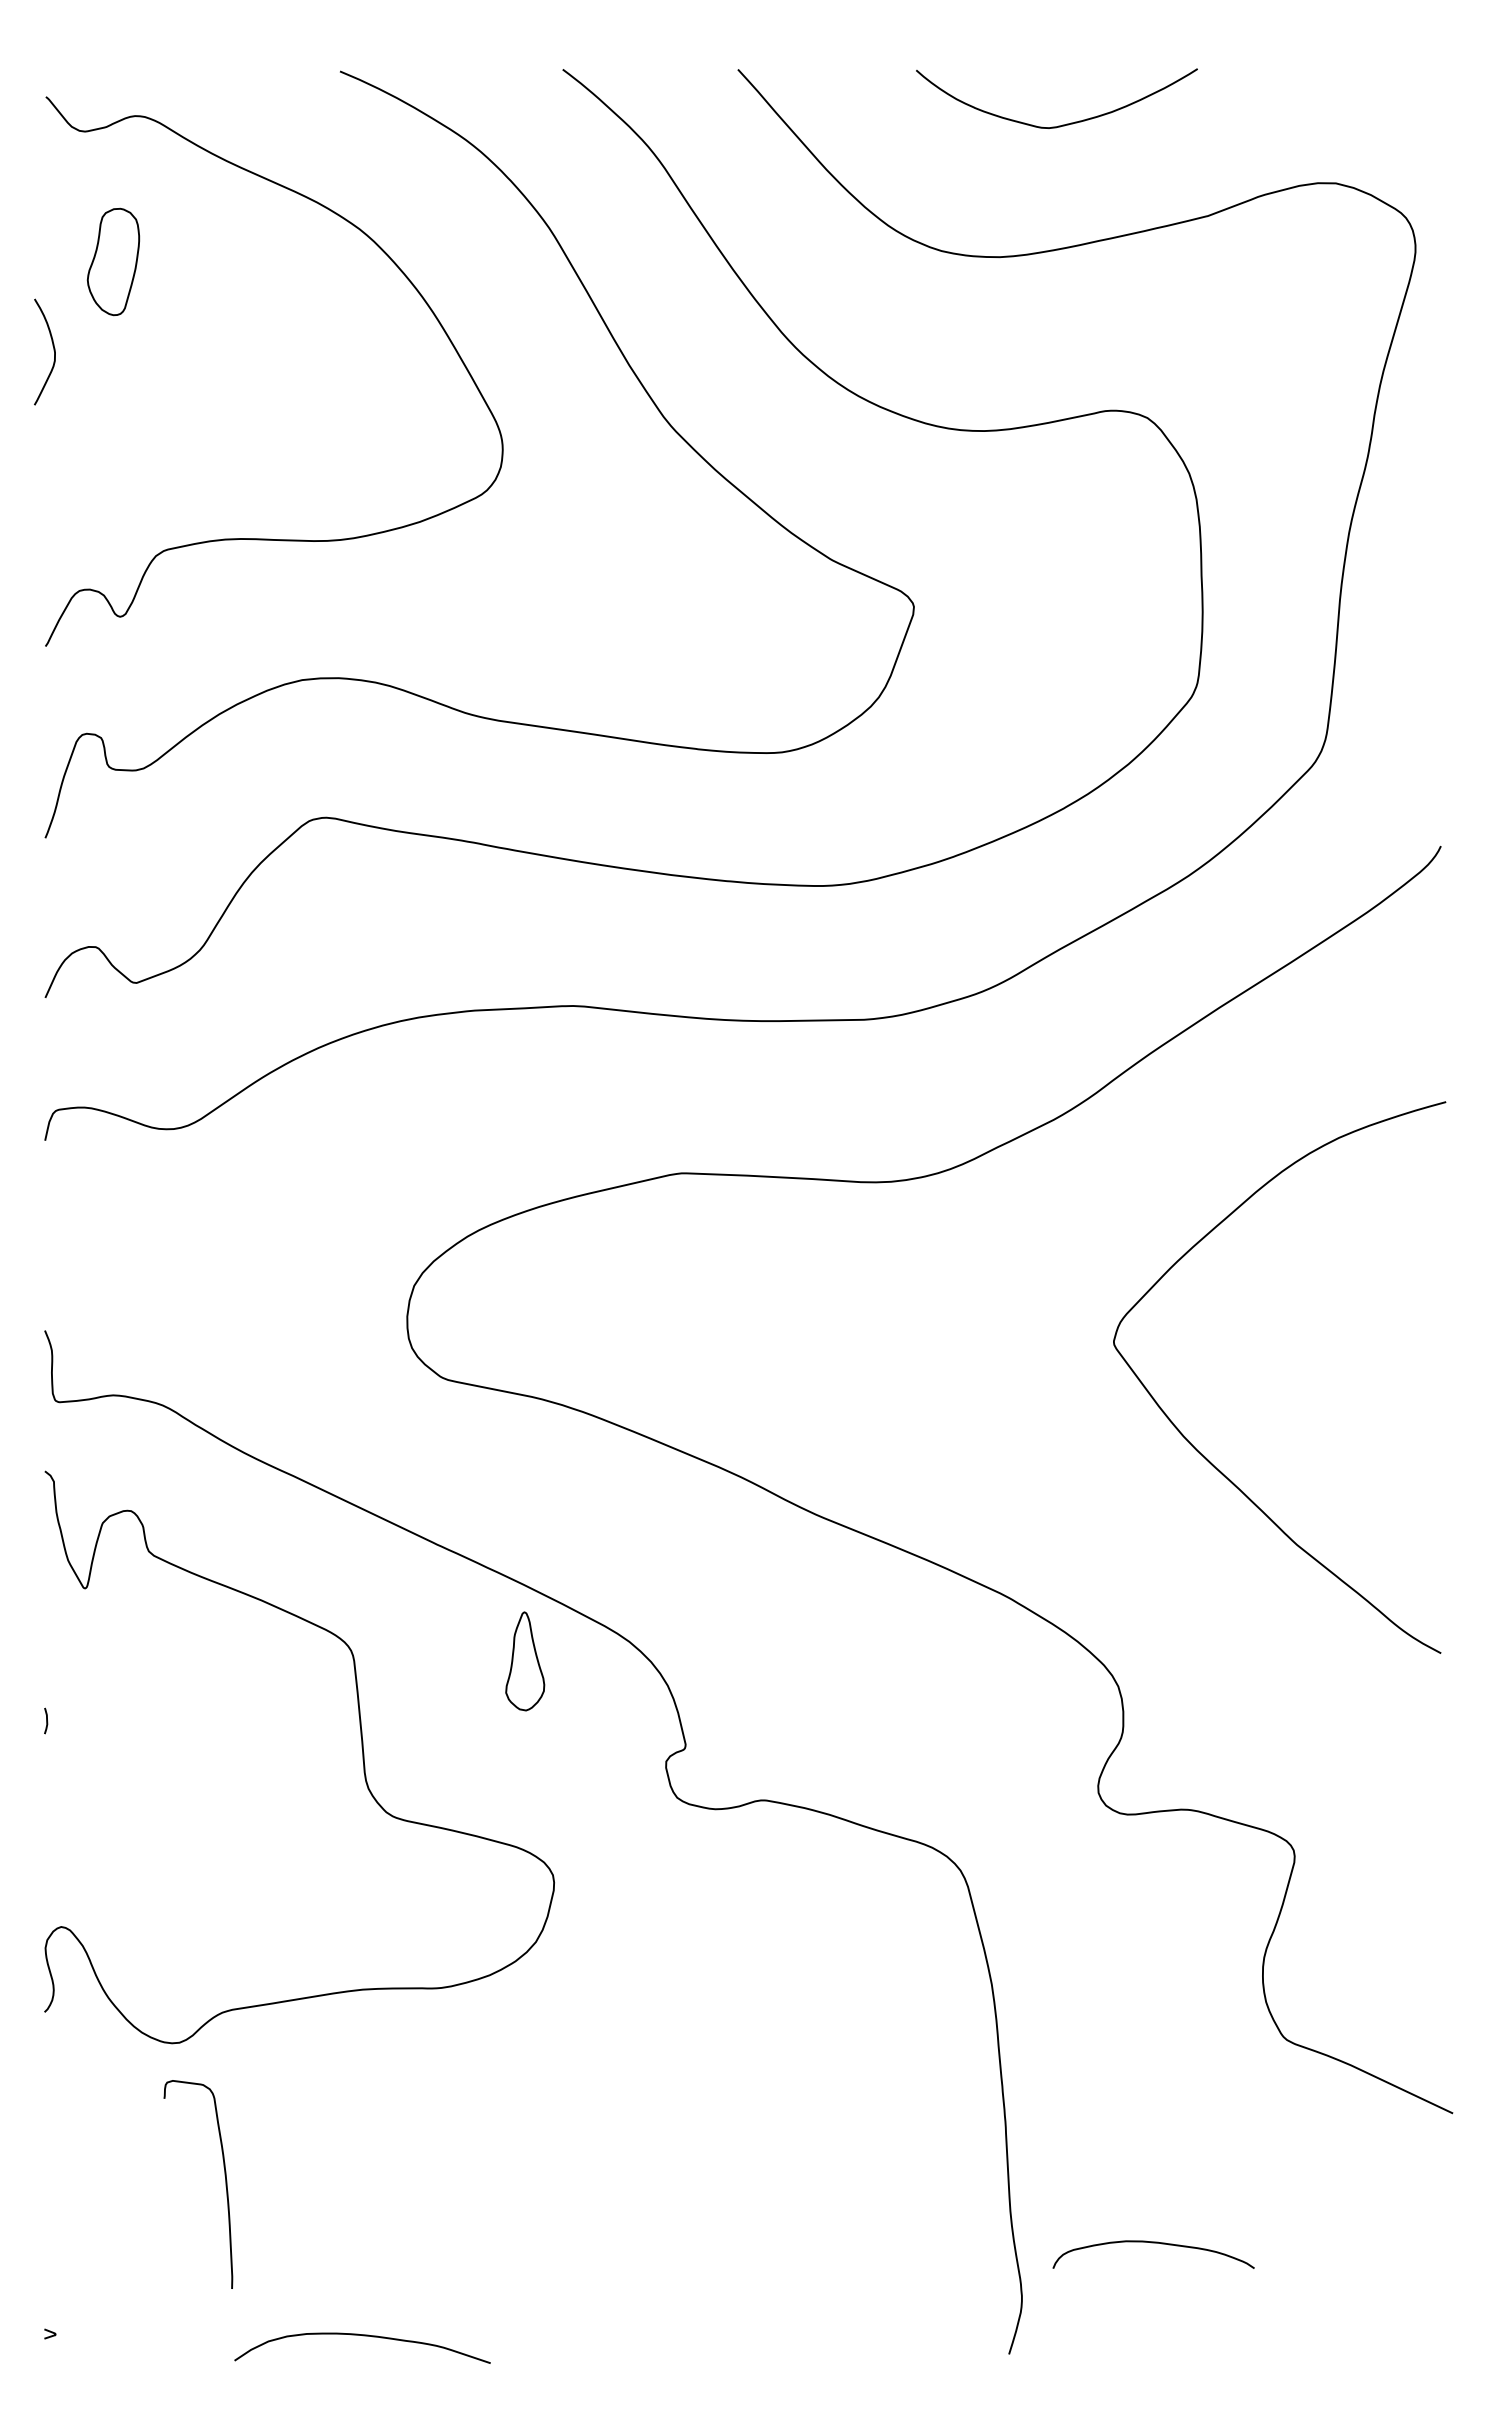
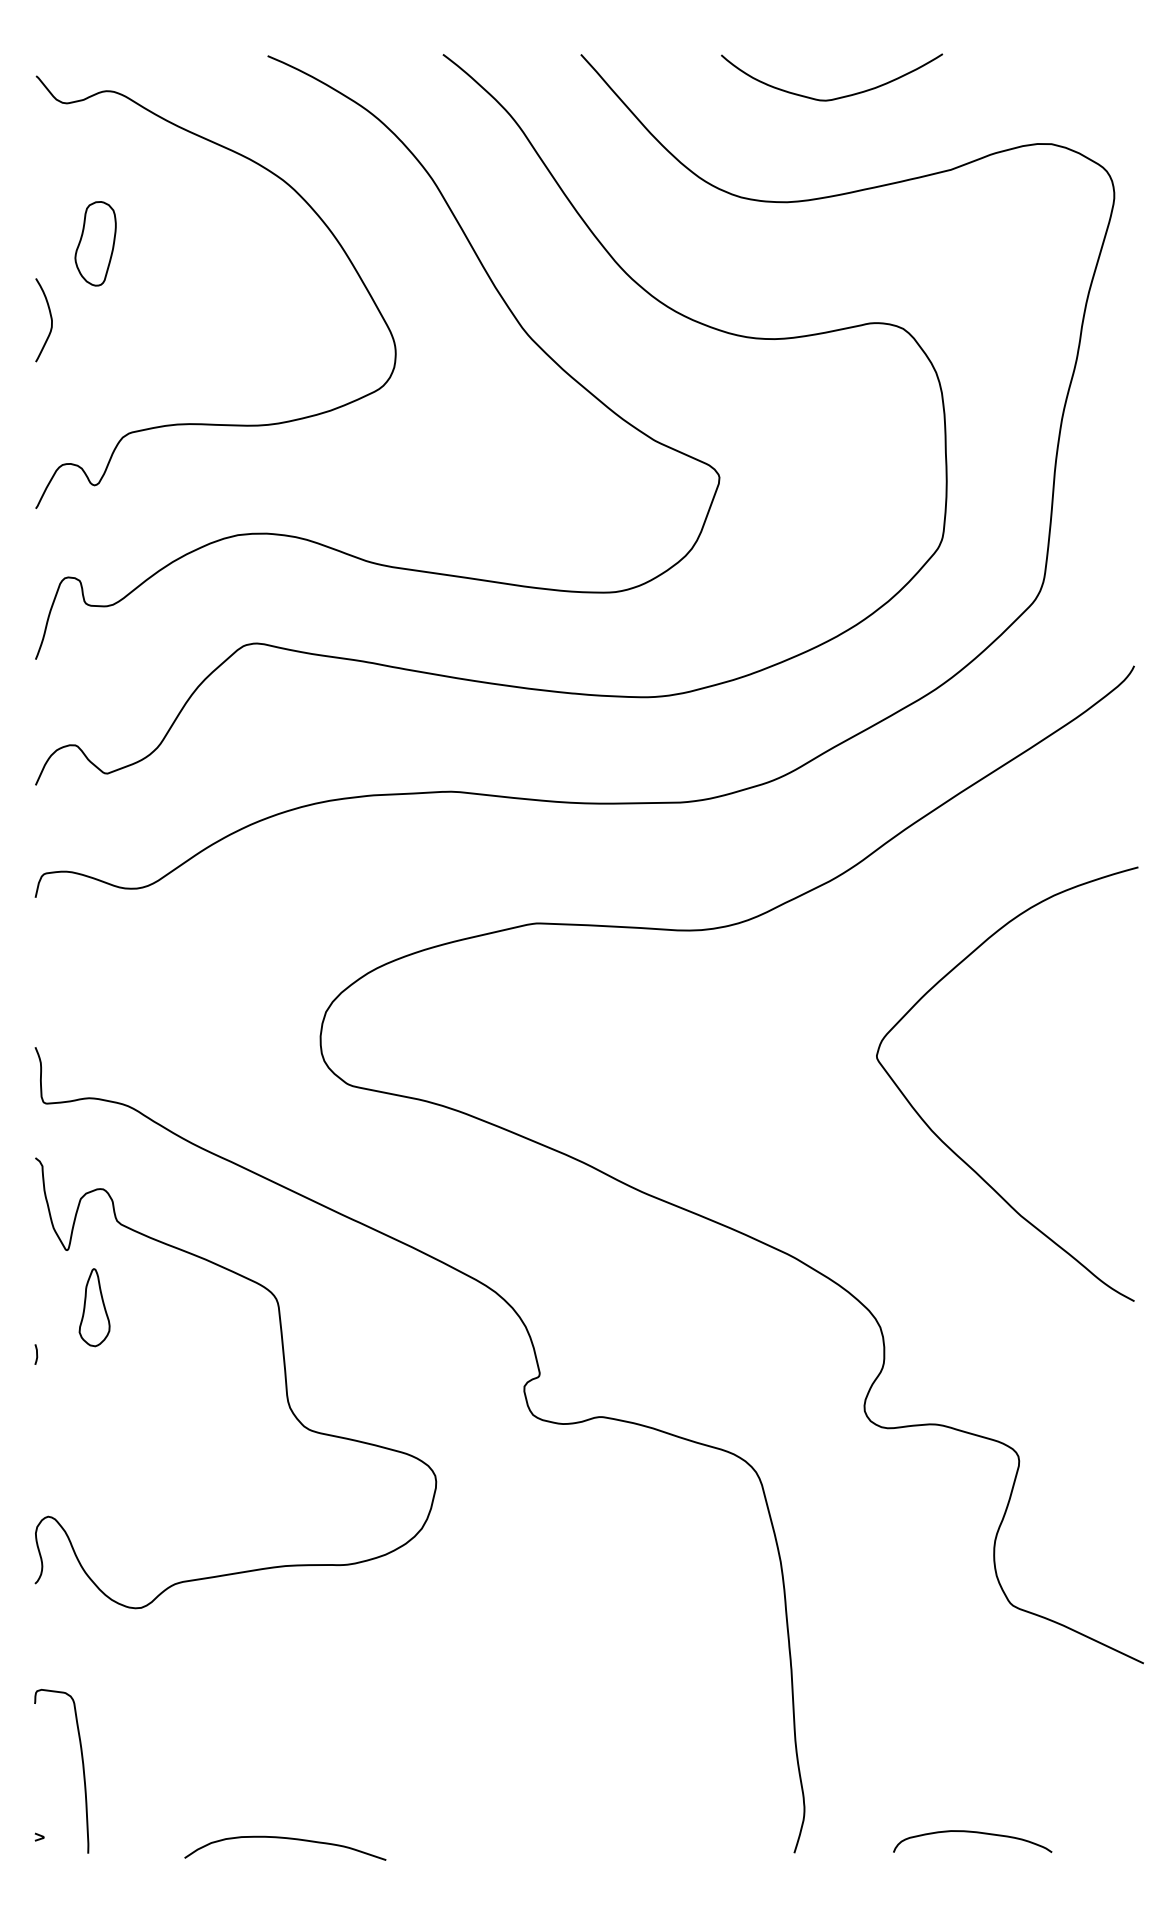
part: (113, 261) -> (95, 243), moved
curve: (53, 350) -> (50, 319), moved
part: (525, 1661) -> (94, 1307), moved
curve: (225, 2184) -> (83, 1771), moved
curve: (1153, 2243) -> (972, 1832), moved

